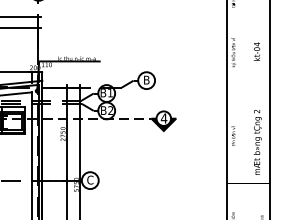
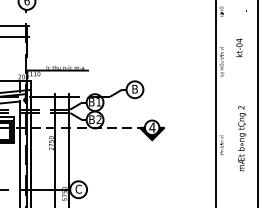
text: (256, 51) -> (238, 47), moved
text: (257, 142) -> (241, 138), moved

